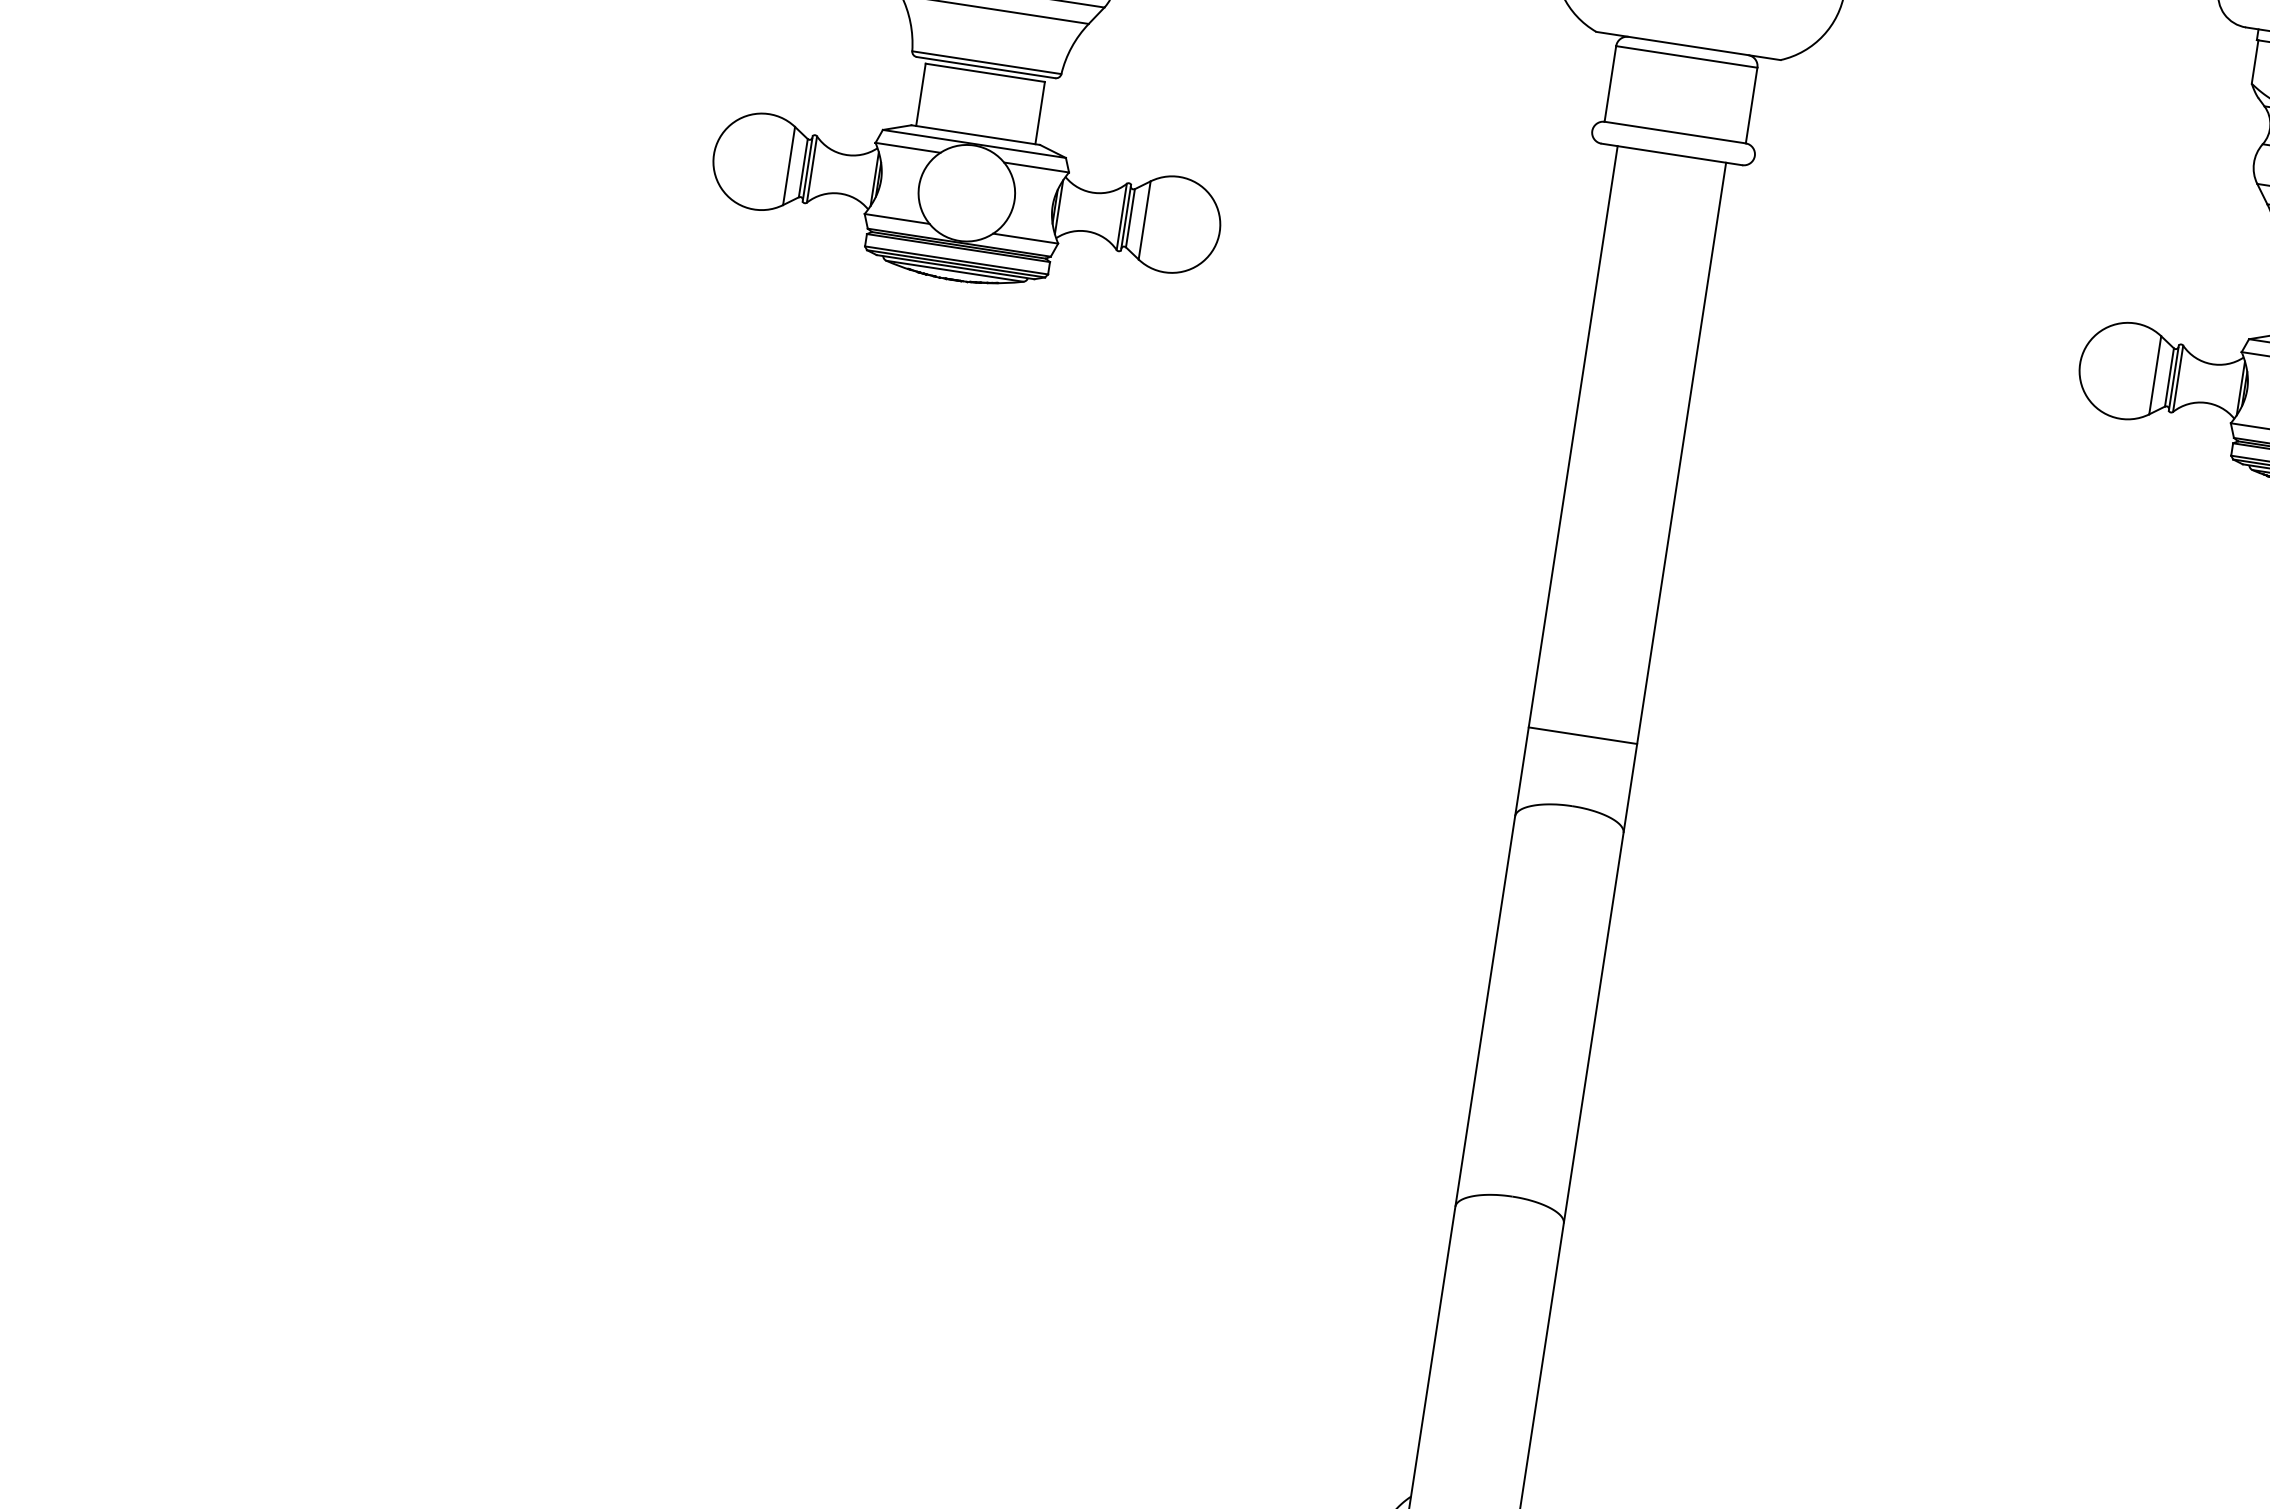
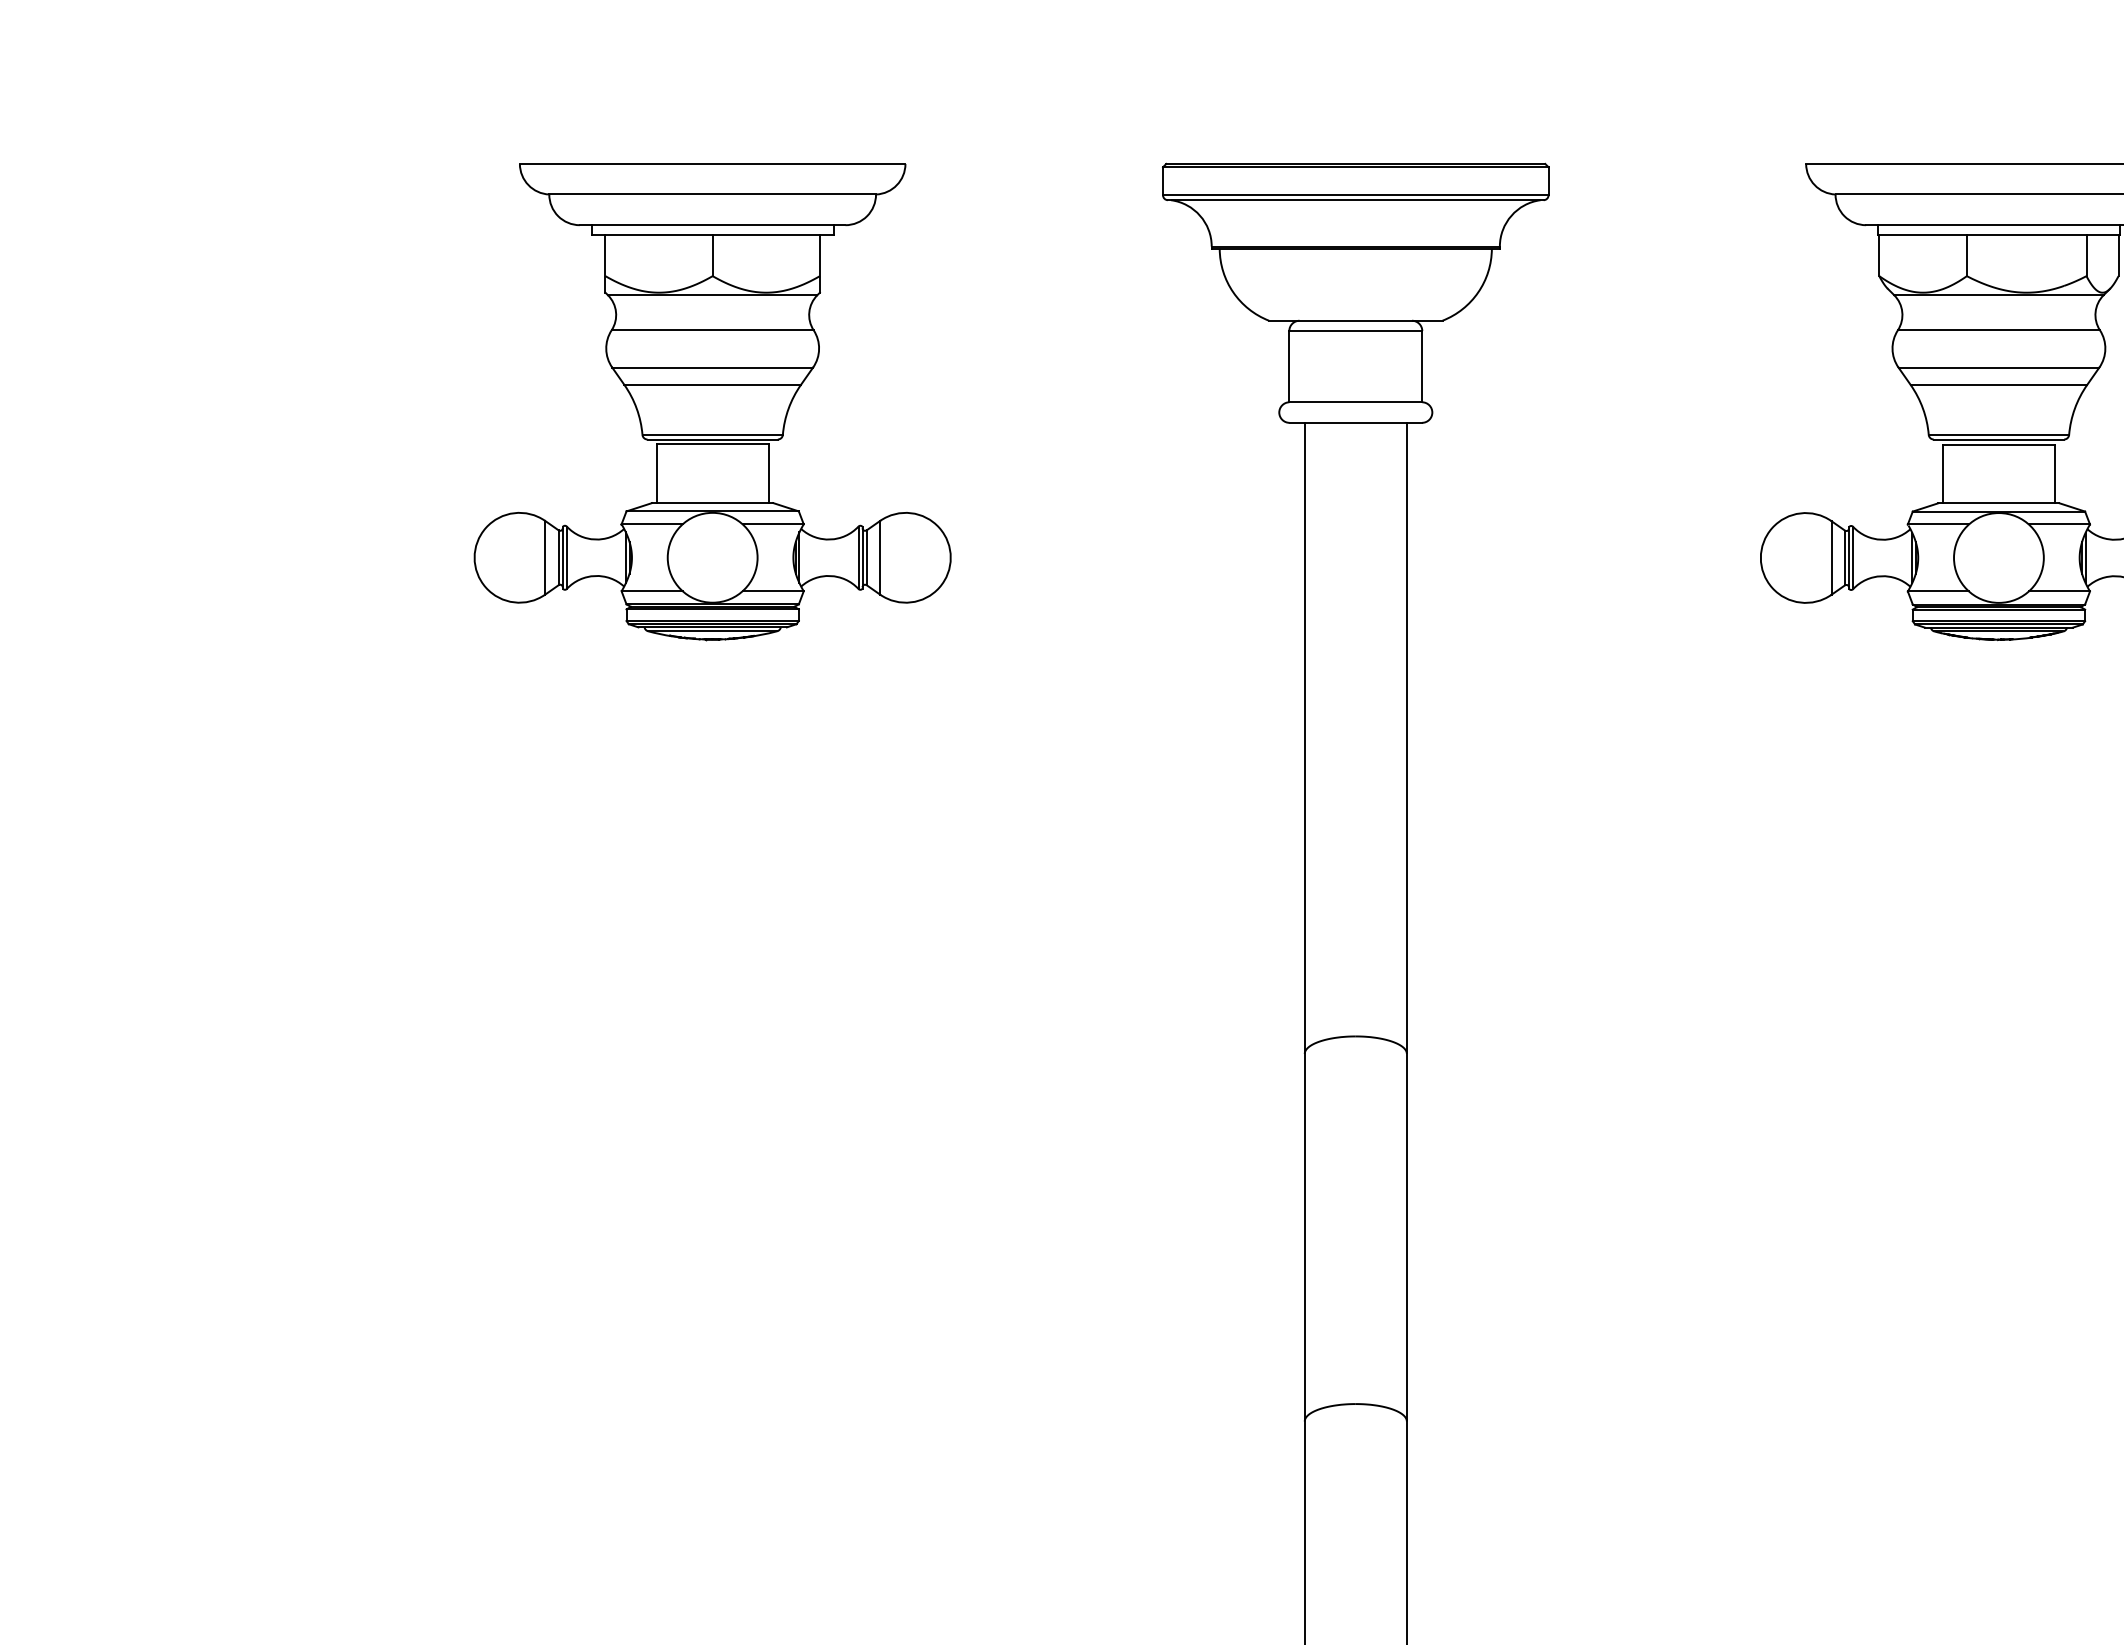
line: (1582, 736) -> (1355, 970), removed

